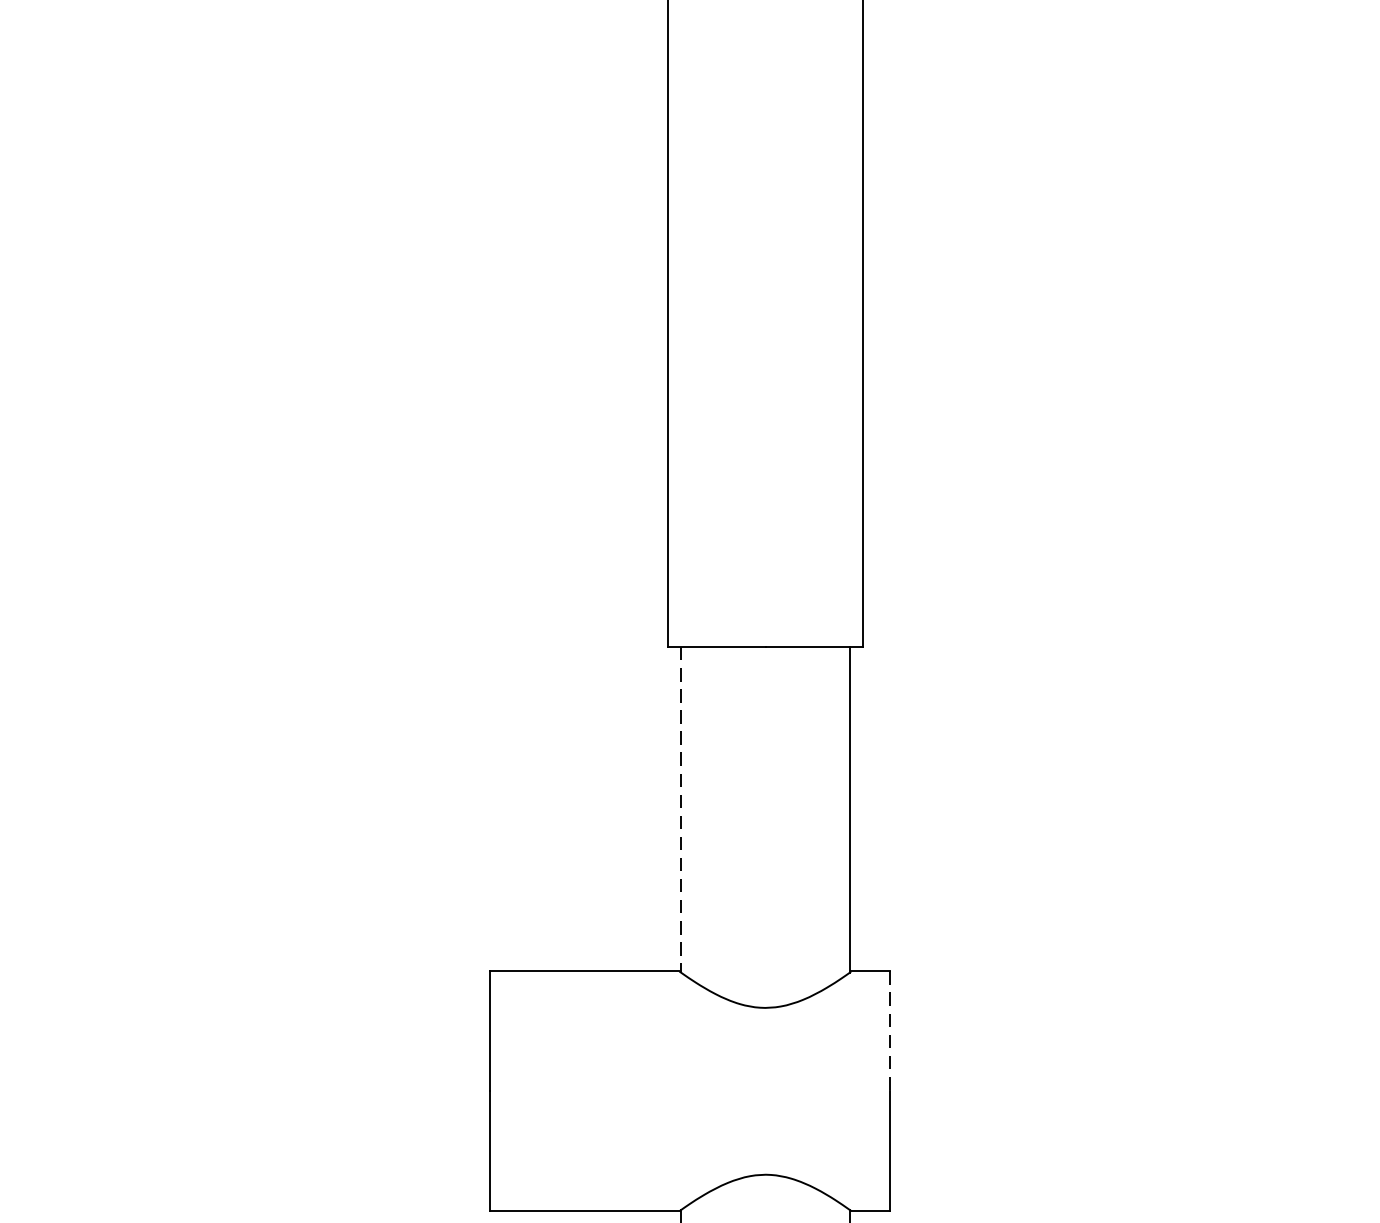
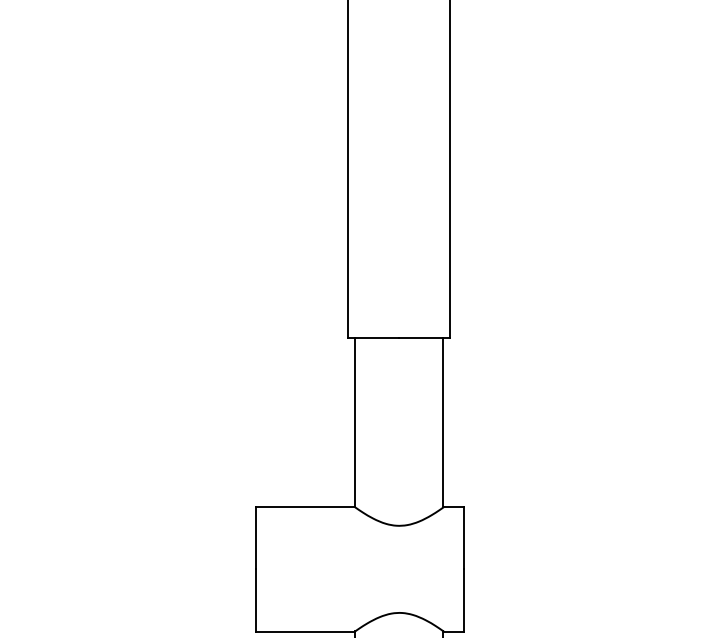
line: (681, 809) -> (355, 422), dashed -> solid
line: (890, 1032) -> (464, 538), dashed -> solid

